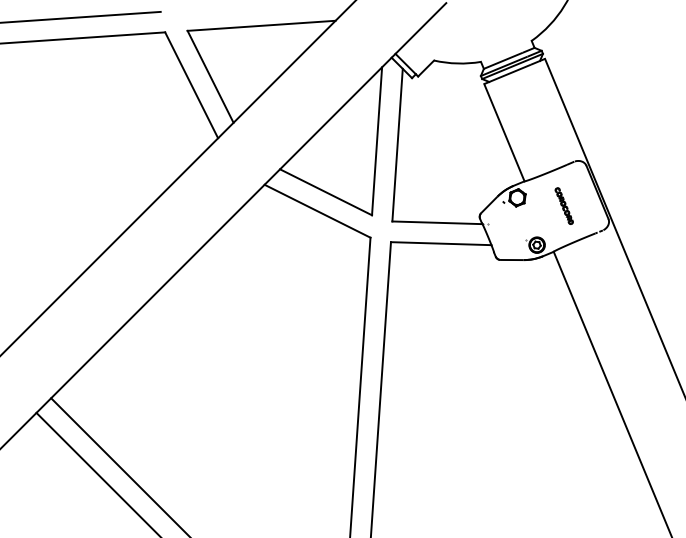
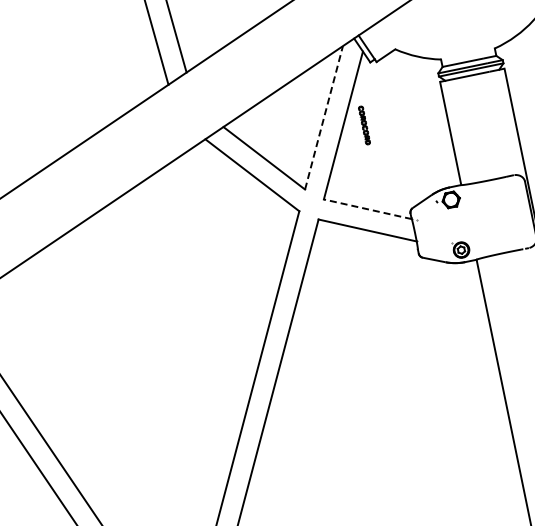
line: (377, 140) -> (324, 117), solid -> dashed
part: (563, 205) -> (363, 124), moved
line: (436, 222) -> (367, 208), solid -> dashed

